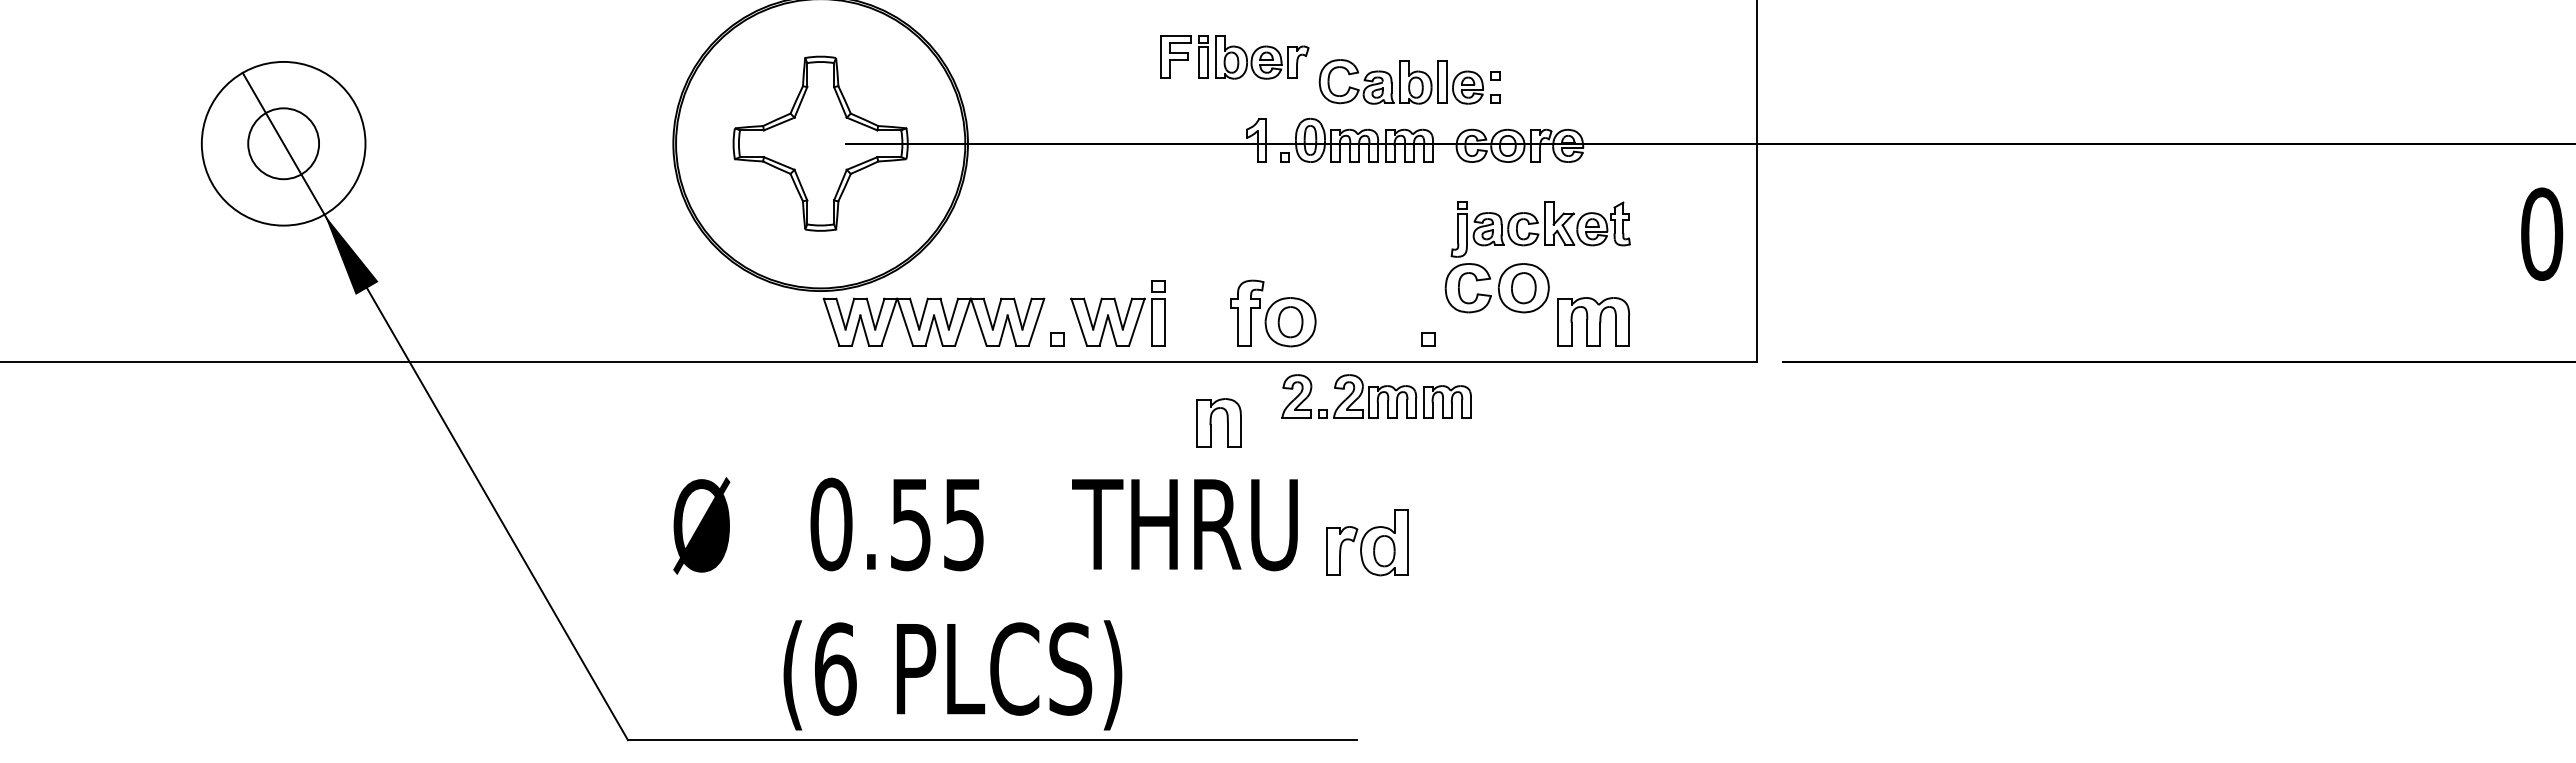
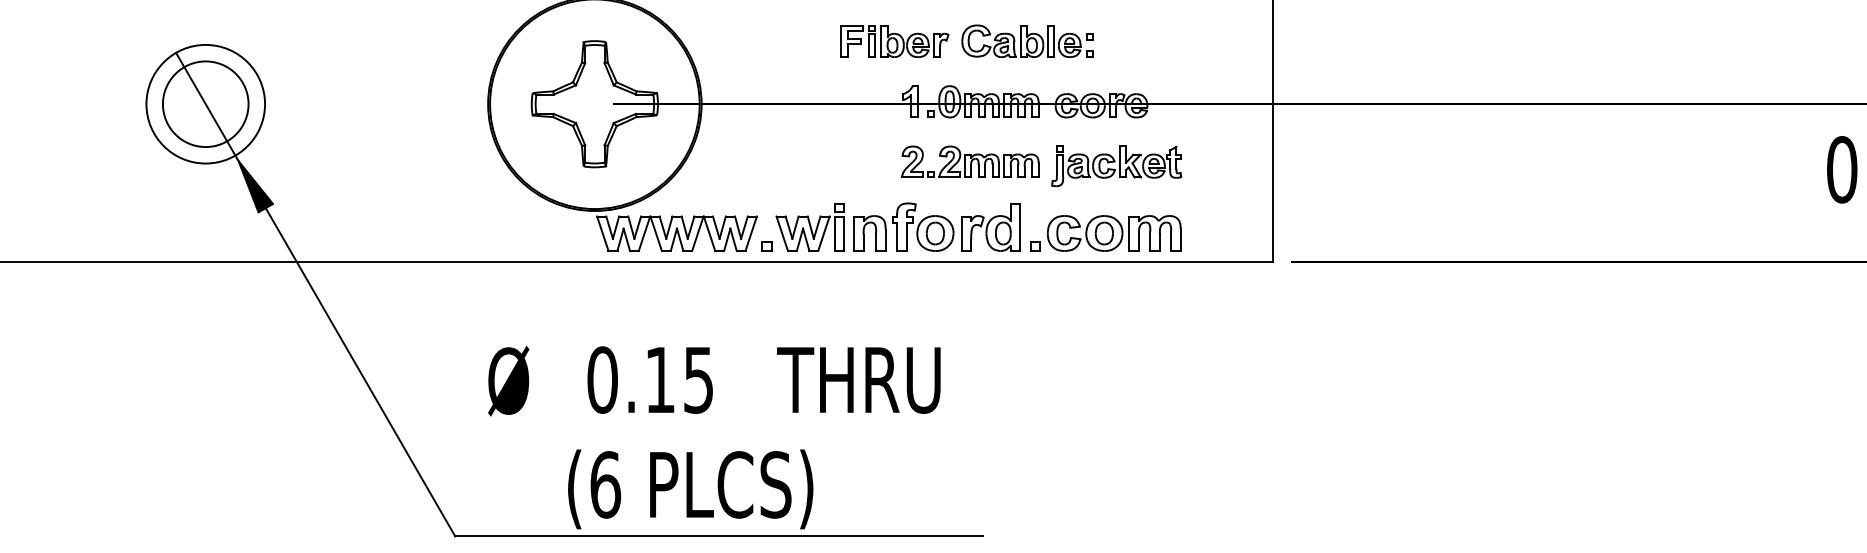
part: (1409, 81) -> (1027, 41), moved
circle: (283, 143) -> (205, 104), size x1.67
part: (1496, 288) -> (1084, 233), moved
part: (1376, 396) -> (970, 162), moved
part: (1211, 422) -> (864, 233), moved
text: (910, 525) -> (659, 380), 0.55 -> 0.15
part: (1367, 542) -> (991, 227), moved

